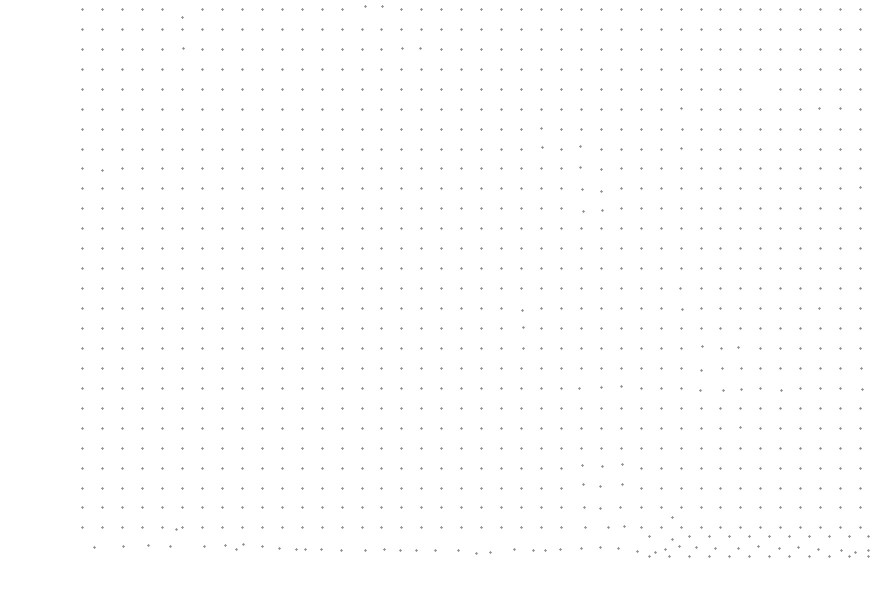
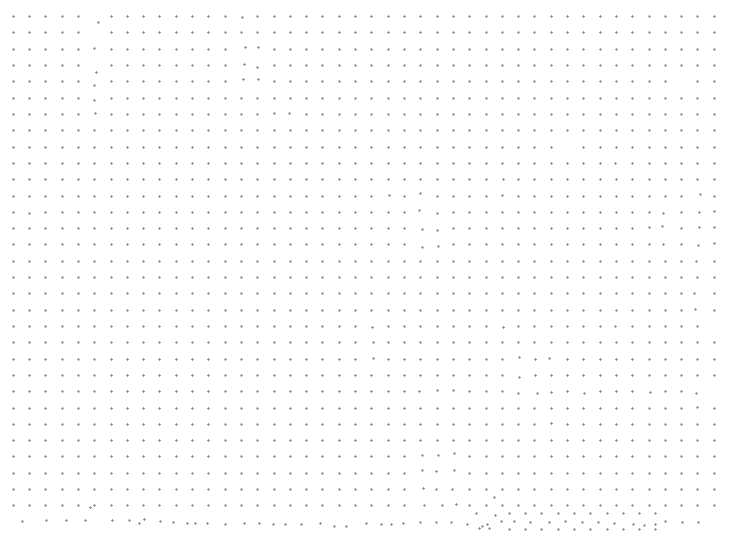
part: (182, 22) -> (94, 92), size x1.6
part: (659, 553) -> (484, 526), size x0.6

